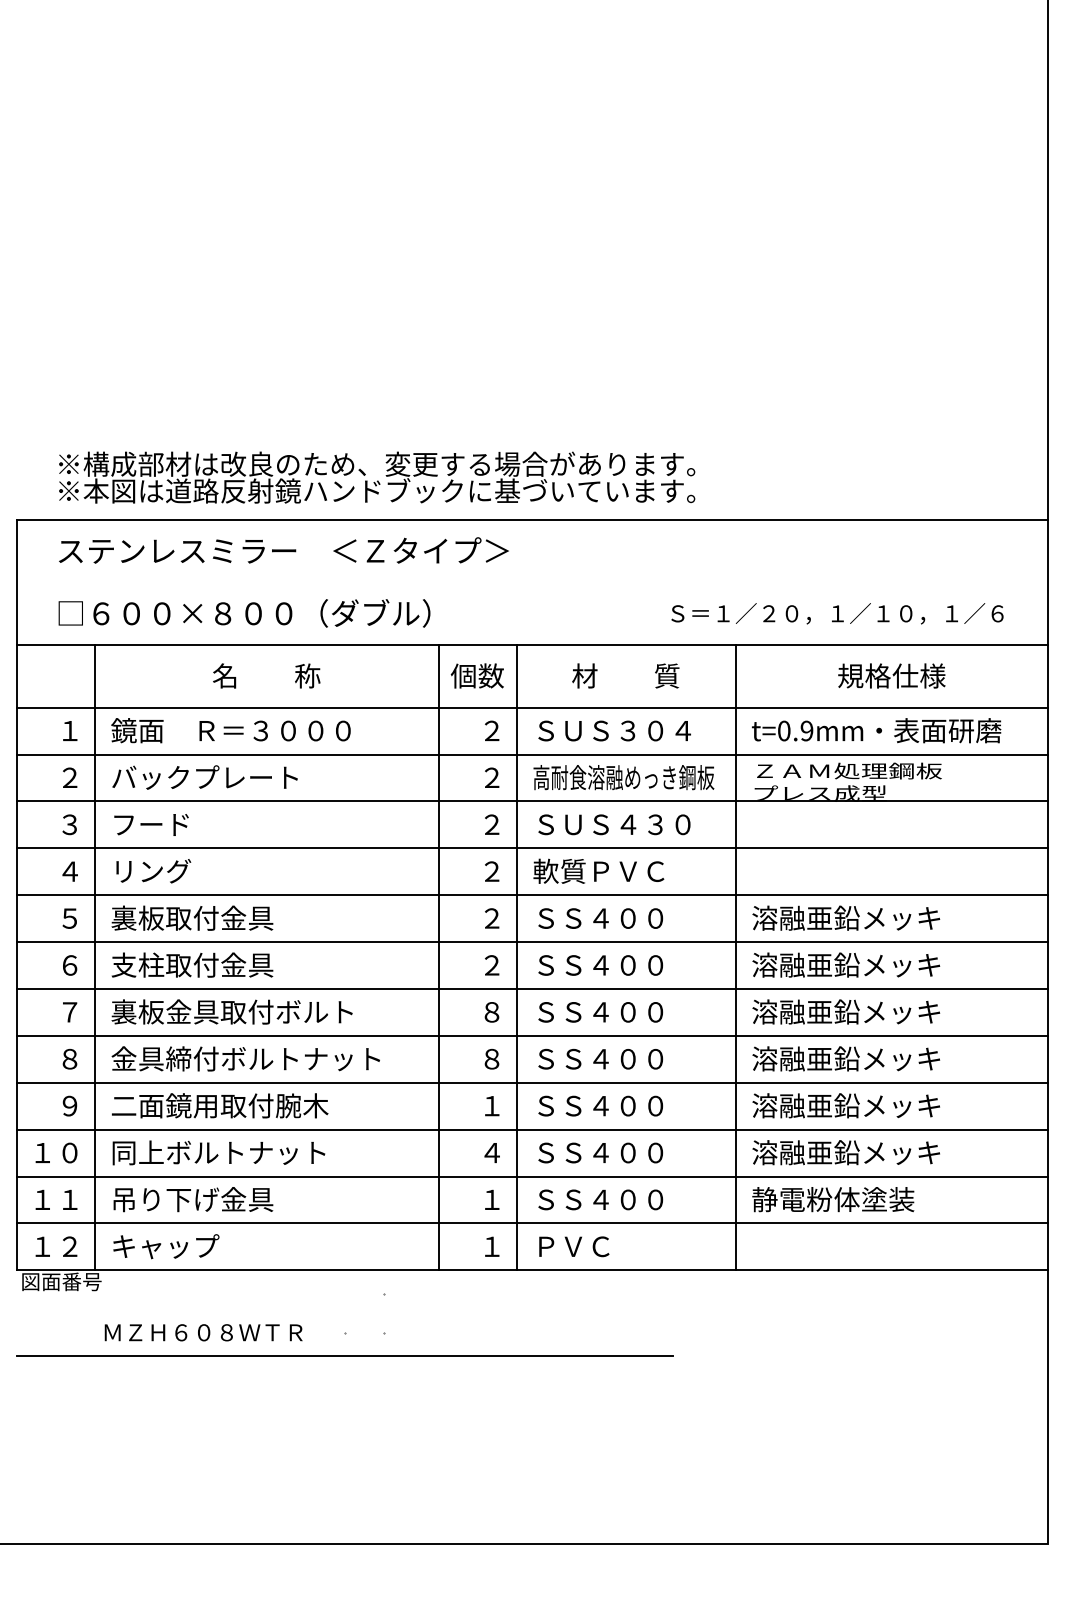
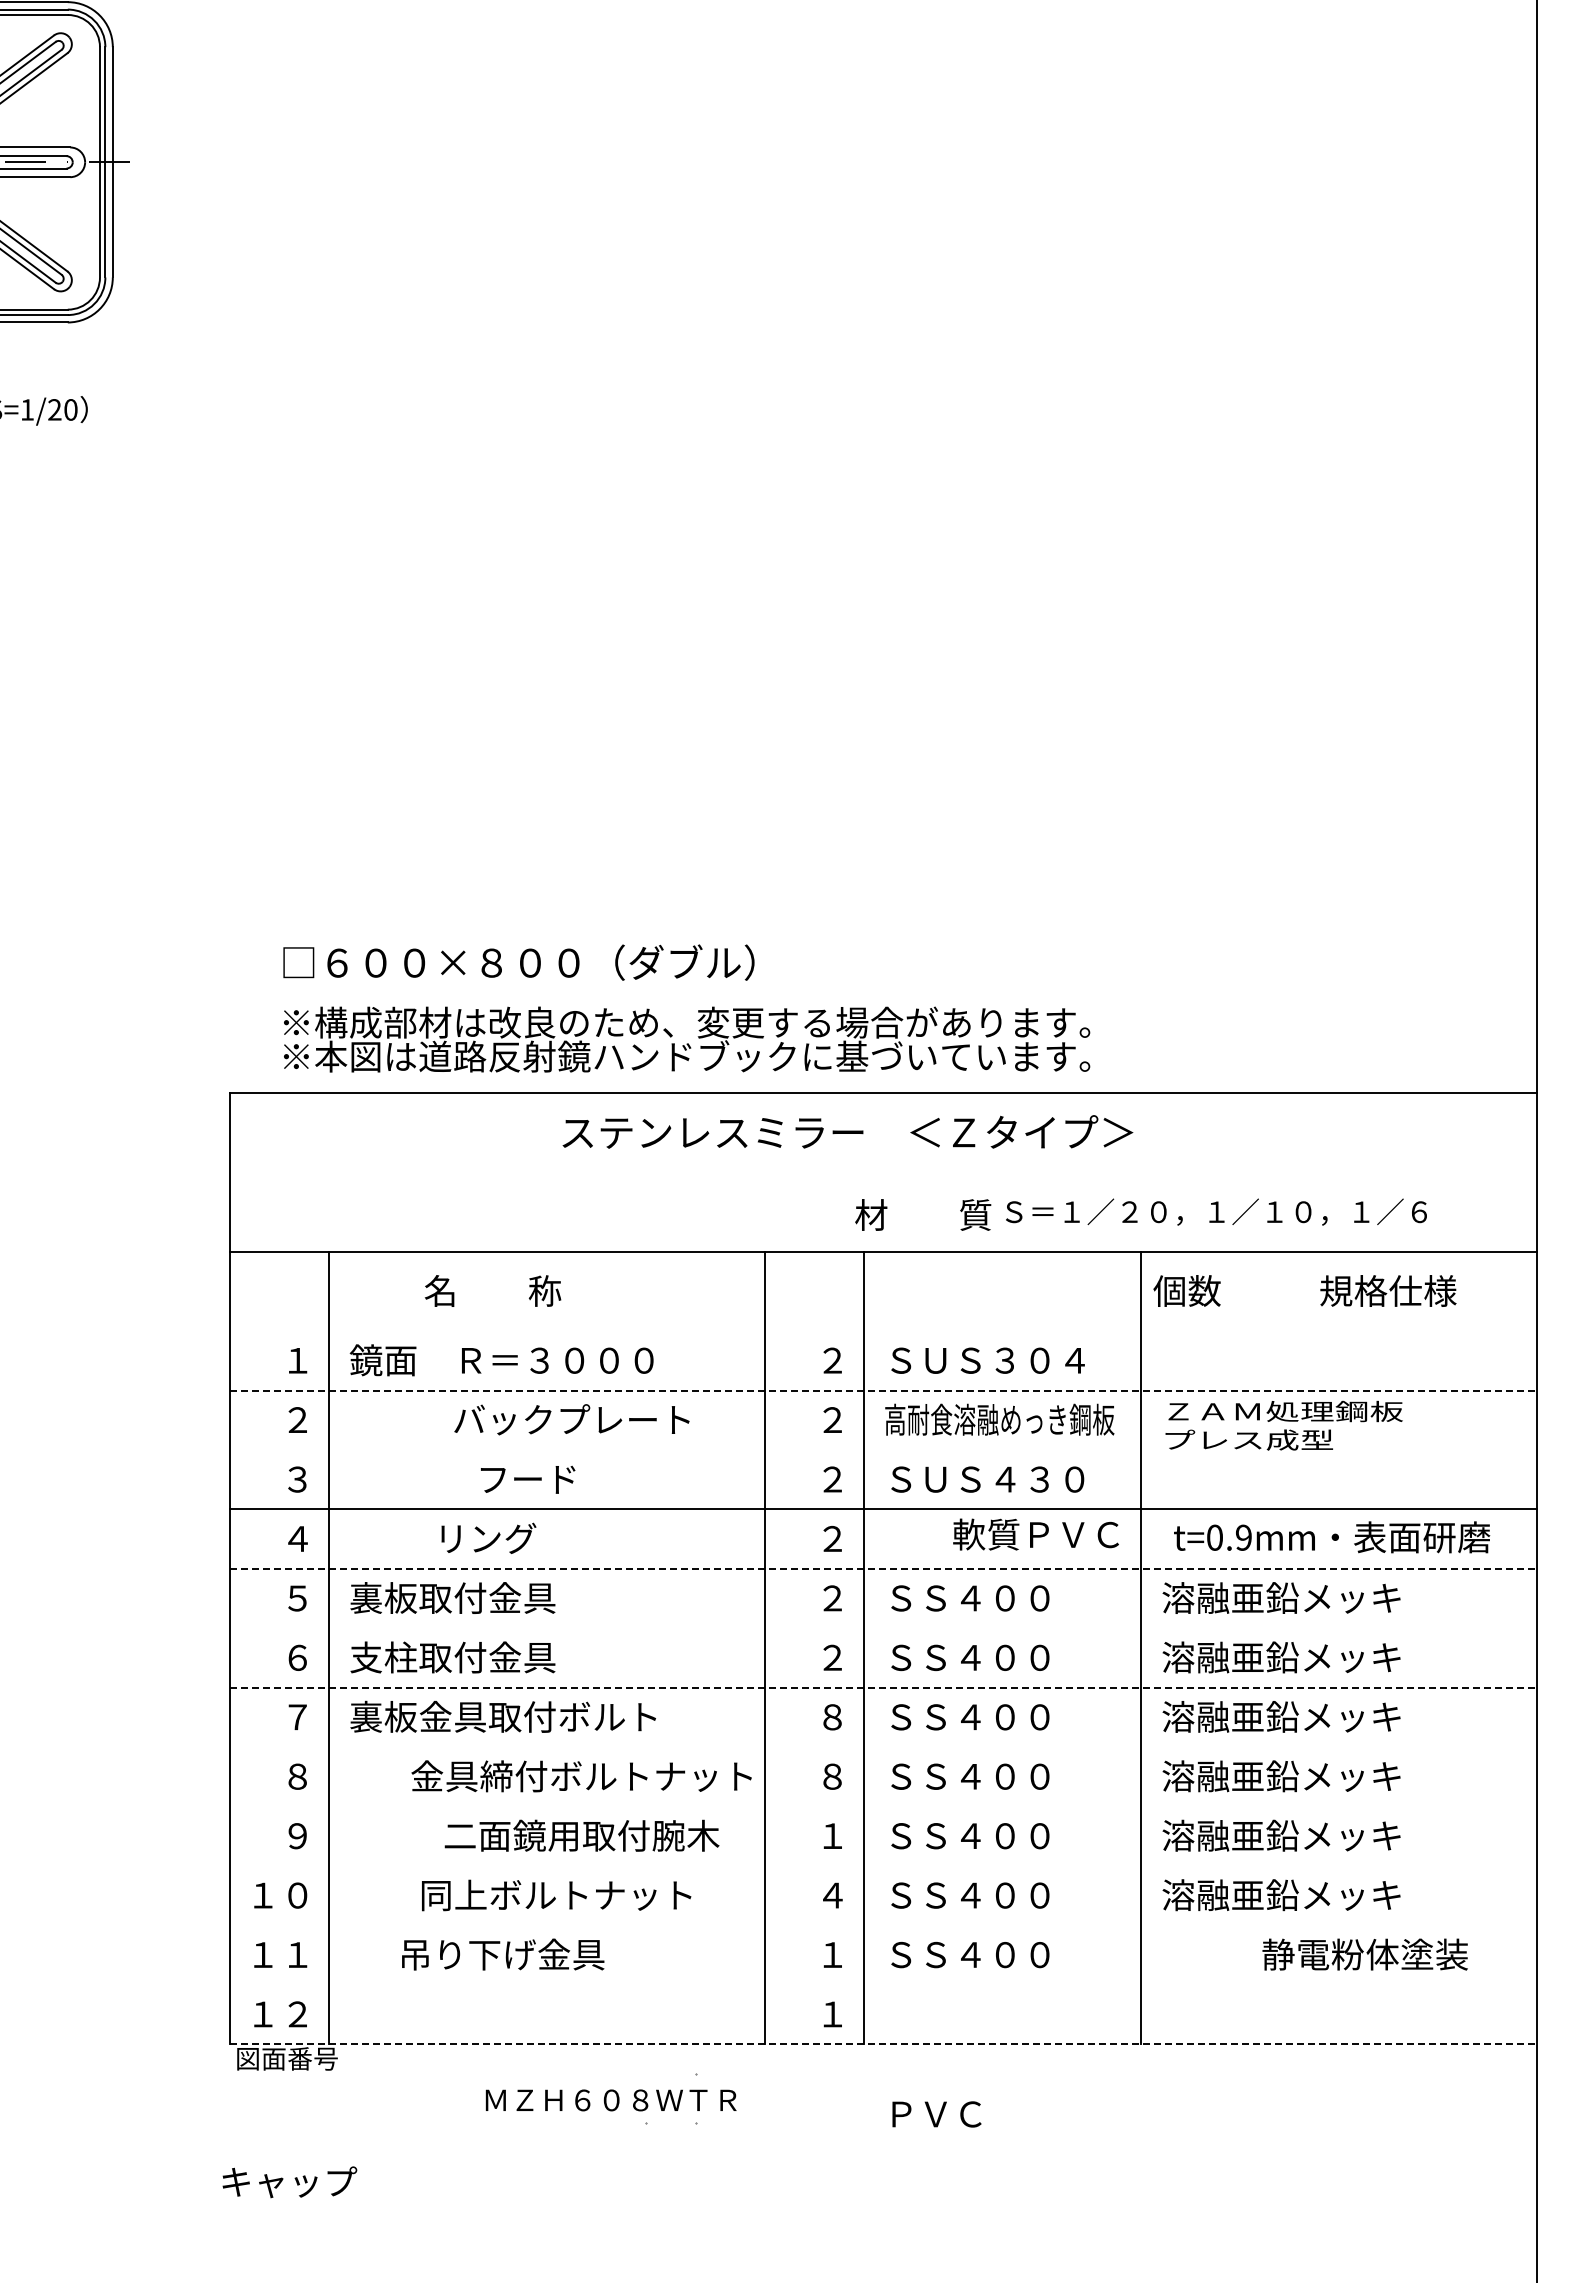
text: (283, 550) -> (847, 1131), moved
text: (244, 613) -> (518, 962), moved
text: (837, 613) -> (1216, 1211), moved
text: (266, 675) -> (492, 1290), moved
text: (476, 675) -> (1186, 1290), moved
text: (626, 675) -> (923, 1214), moved
text: (891, 675) -> (1388, 1290), moved
line: (532, 707) -> (883, 1331), removed
text: (876, 730) -> (1332, 1537), moved
line: (532, 754) -> (883, 1390), solid -> dashed
text: (204, 777) -> (571, 1419), moved
line: (532, 801) -> (883, 1449), removed
text: (151, 824) -> (528, 1479), moved
text: (153, 870) -> (488, 1537), moved
text: (598, 871) -> (1035, 1534), moved
line: (532, 894) -> (883, 1568), solid -> dashed
line: (532, 942) -> (883, 1628), removed
line: (532, 988) -> (883, 1687), solid -> dashed
line: (532, 1036) -> (883, 1747), removed
text: (245, 1059) -> (581, 1776), moved
line: (532, 1082) -> (883, 1806), removed
text: (219, 1105) -> (581, 1835), moved
line: (532, 1129) -> (883, 1865), removed
text: (218, 1152) -> (556, 1895), moved
line: (532, 1176) -> (883, 1925), removed
text: (193, 1199) -> (503, 1954), moved
text: (832, 1199) -> (1364, 1954), moved
line: (532, 1223) -> (883, 1984), removed
text: (166, 1246) -> (289, 2182), moved
text: (573, 1246) -> (936, 2114), moved
line: (532, 1270) -> (883, 2044), solid -> dashed
text: (203, 1332) -> (610, 2100), moved
line: (344, 1356) -> (645, 2153), removed

